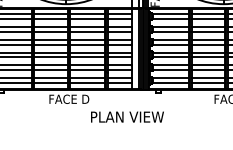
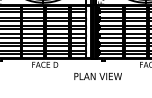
text: (126, 117) -> (97, 76), moved

